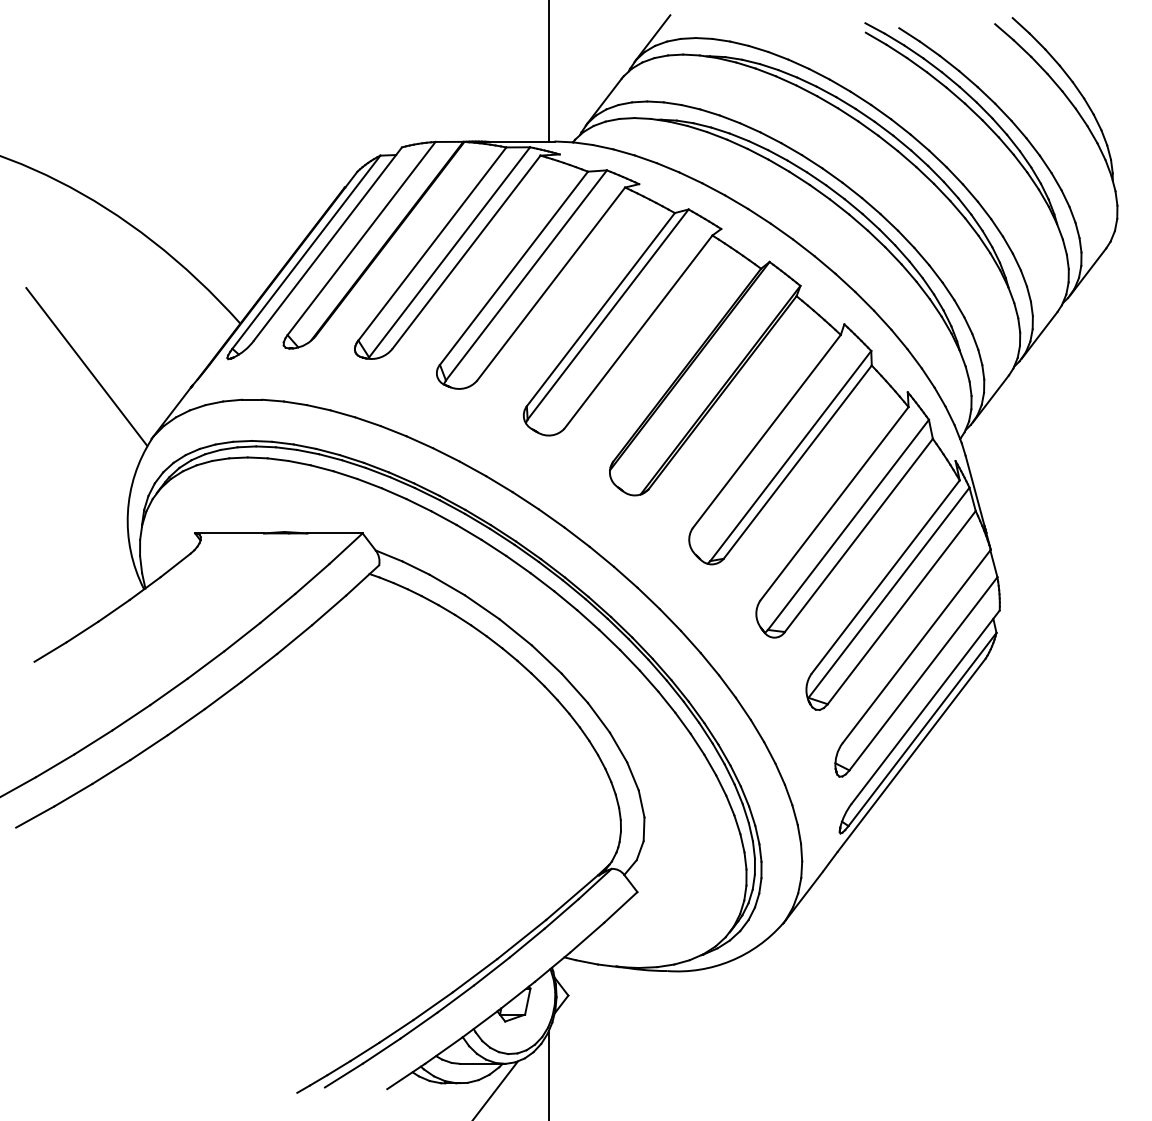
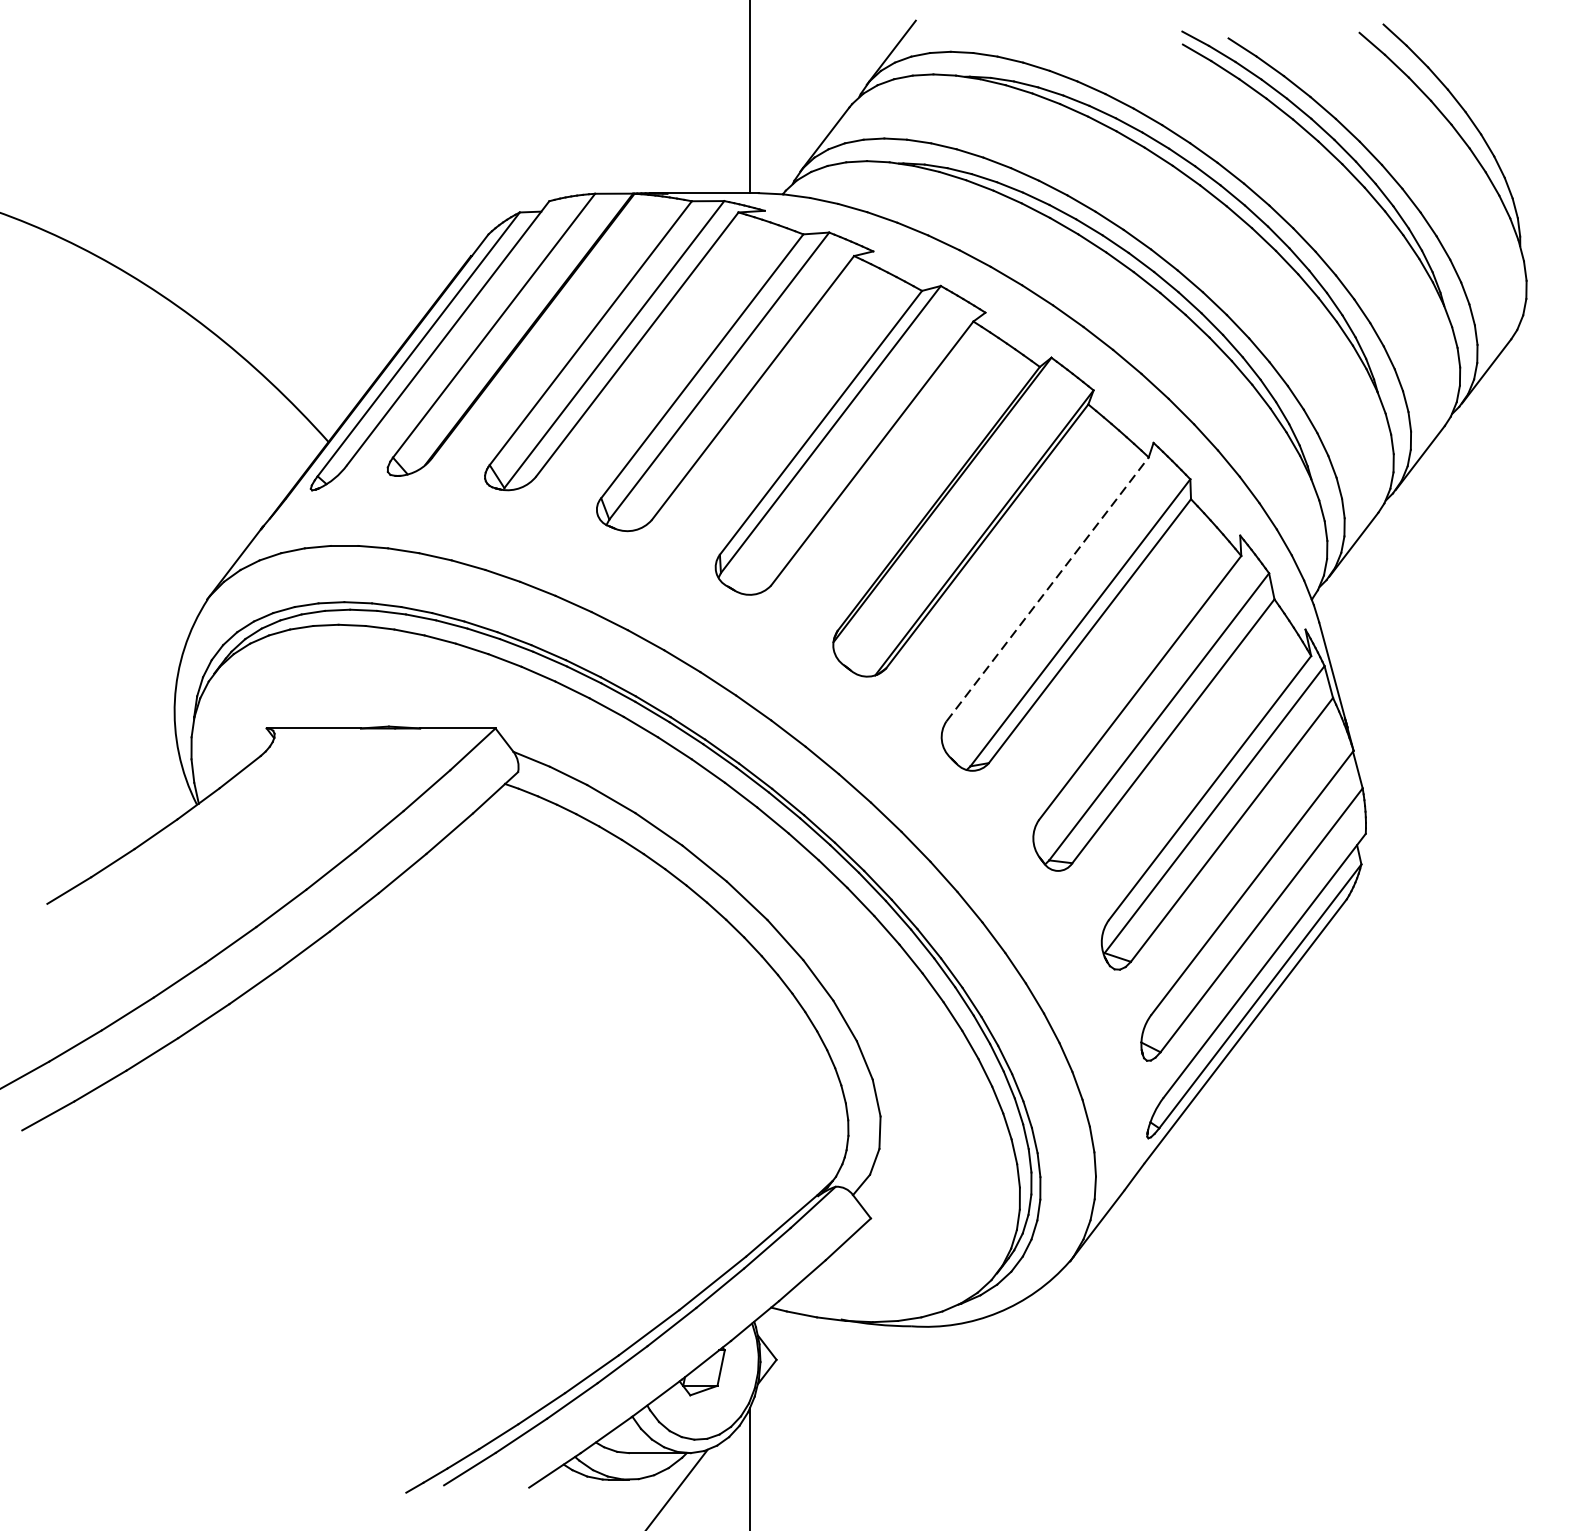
line: (86, 366) -> (118, 500), removed
line: (766, 431) -> (1047, 589), solid -> dashed

